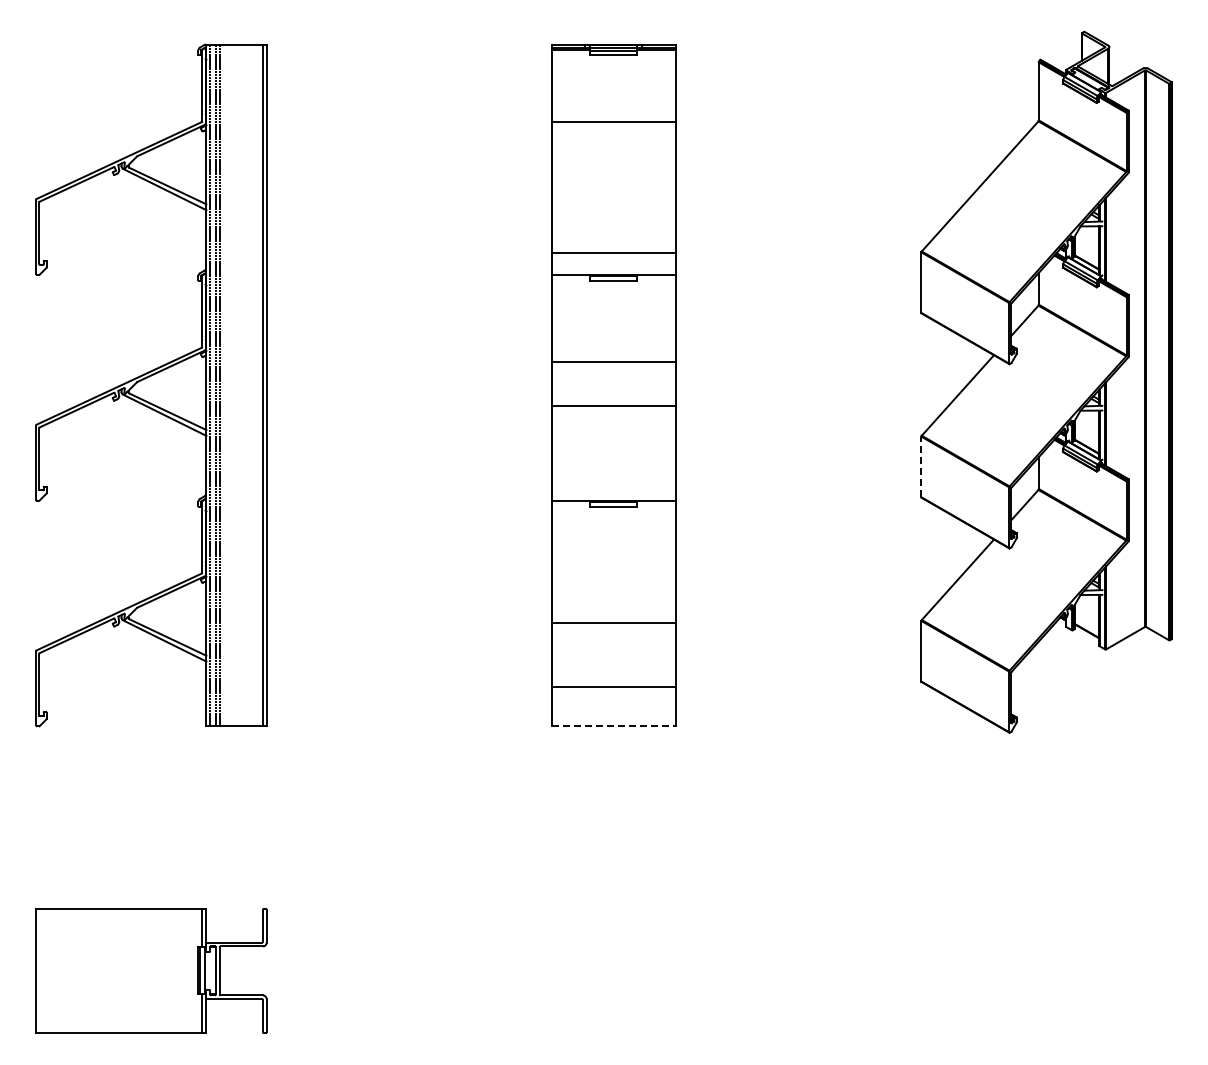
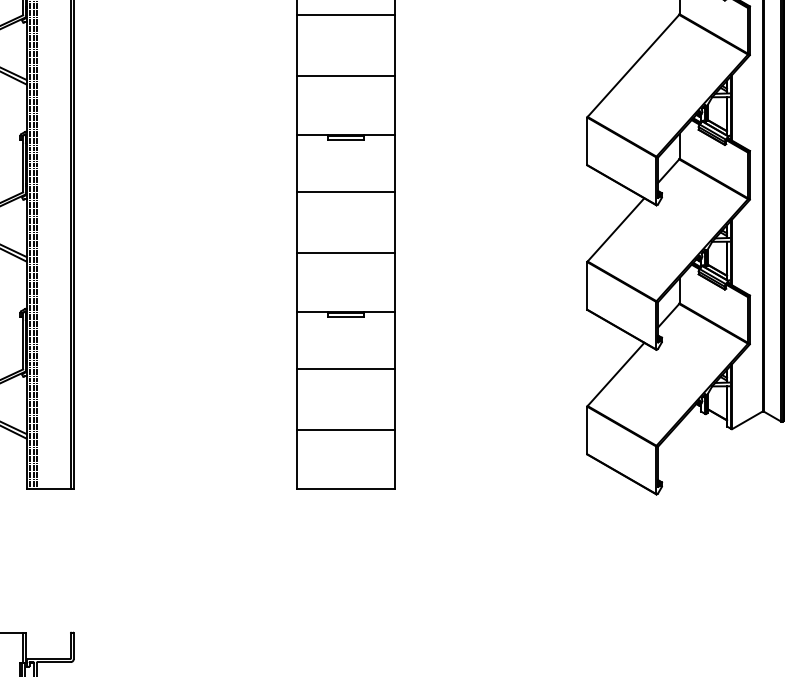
line: (613, 253) -> (345, 76), moved
line: (613, 362) -> (345, 253), moved
line: (613, 406) -> (345, 192), moved
line: (921, 466) -> (587, 285), dashed -> solid
line: (613, 623) -> (345, 369), moved
line: (613, 686) -> (345, 429), moved
line: (614, 726) -> (346, 489), dashed -> solid

